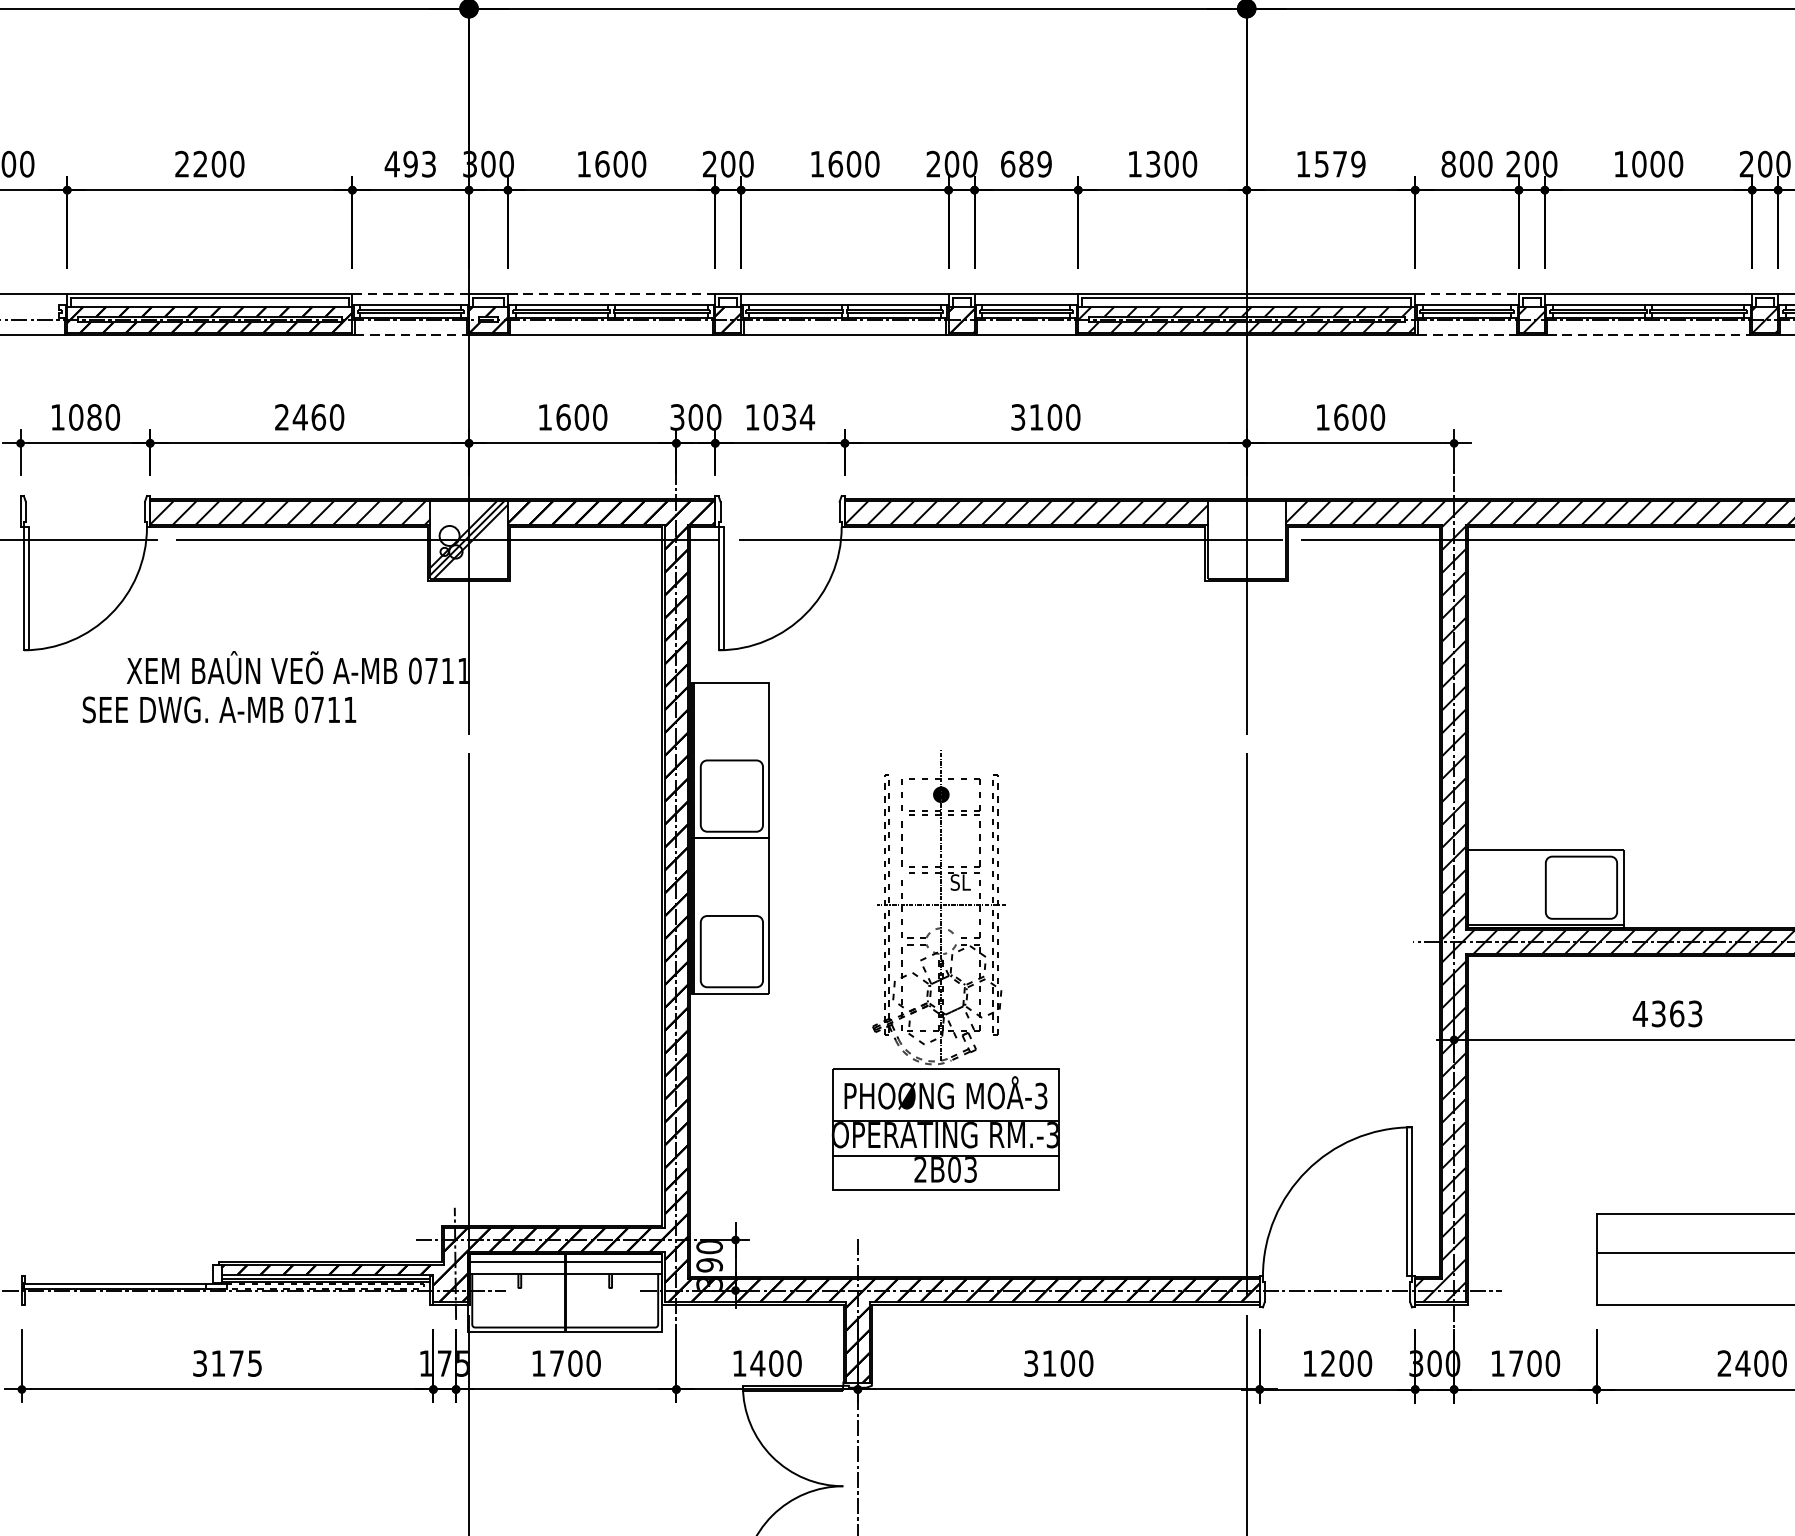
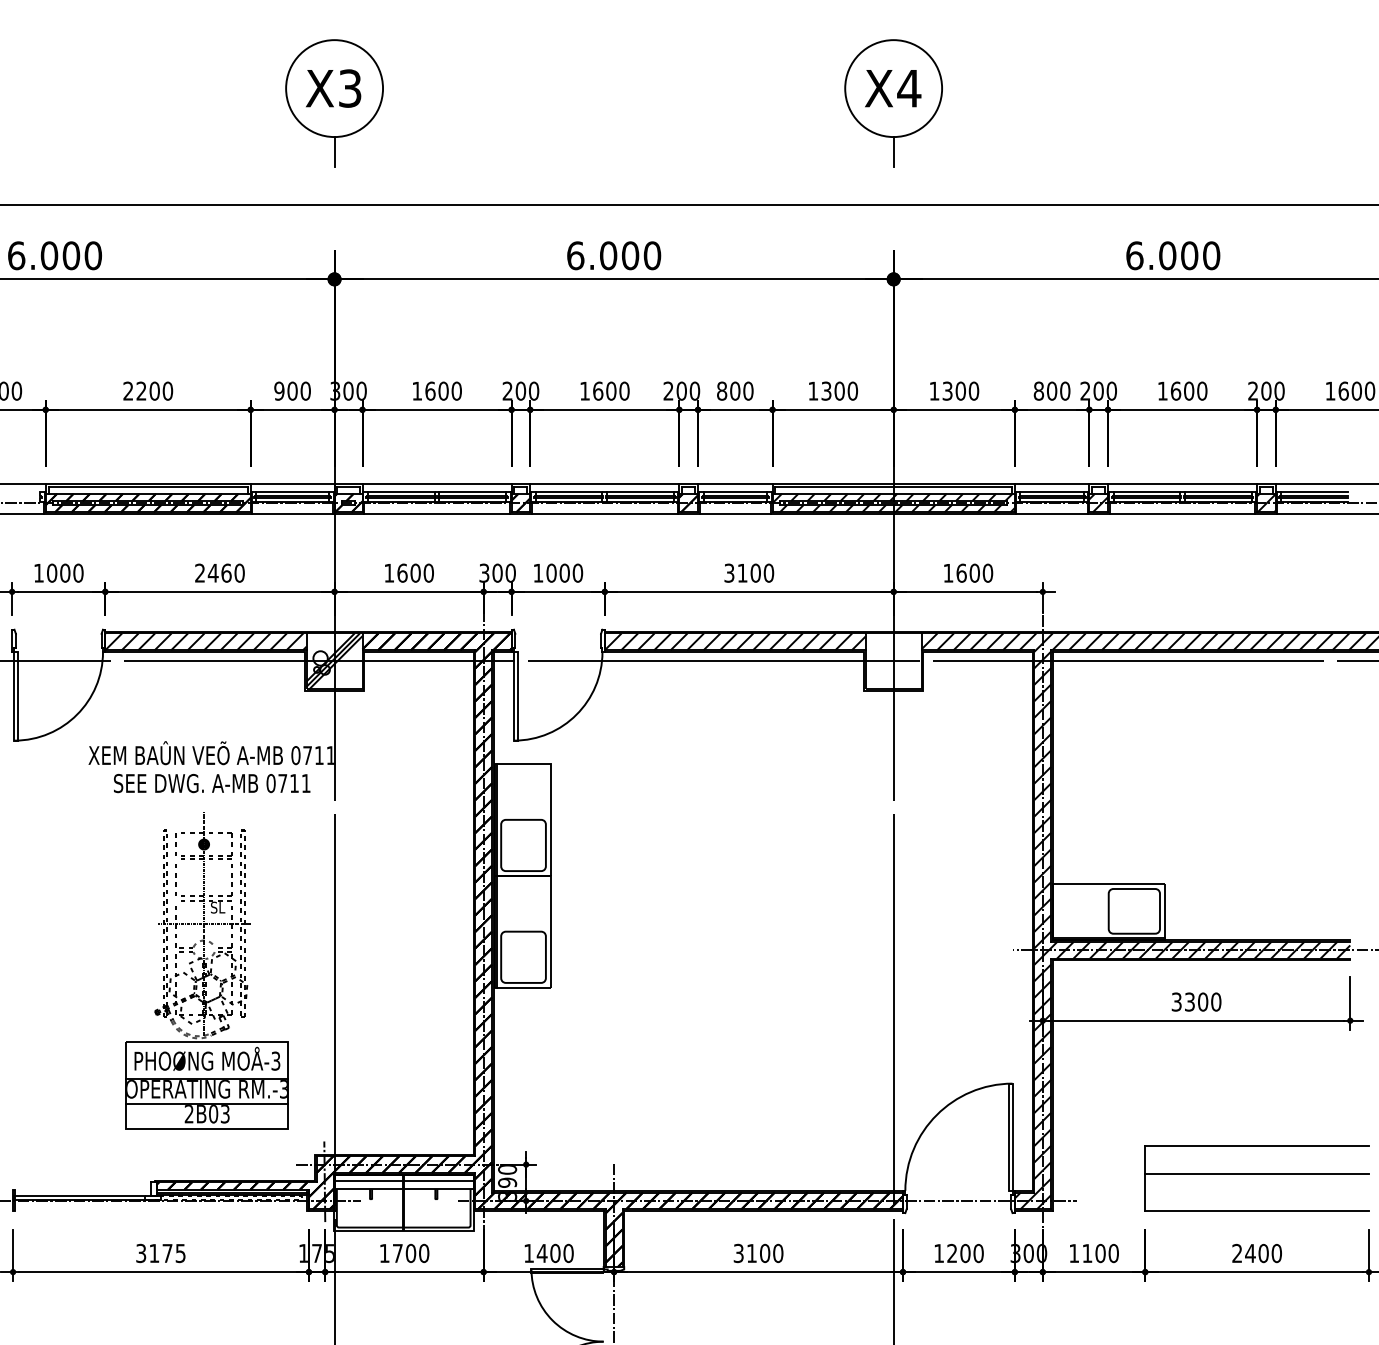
text: (410, 163) -> (292, 390), 493 -> 900
text: (1026, 163) -> (735, 390), 689 -> 800
text: (1341, 163) -> (961, 390), 1579 -> 1300
text: (1638, 163) -> (1175, 390), 1000 -> 1600
line: (410, 294) -> (292, 484), dashed -> solid
line: (612, 294) -> (437, 484), dashed -> solid
line: (1467, 294) -> (1052, 484), dashed -> solid
line: (411, 335) -> (293, 514), dashed -> solid
line: (1467, 335) -> (1052, 514), dashed -> solid
line: (1648, 335) -> (1182, 514), dashed -> solid
text: (798, 416) -> (571, 572), 1034 -> 1000
text: (94, 417) -> (65, 573), 1080 -> 1000
text: (219, 709) -> (212, 783), moved
part: (944, 969) -> (206, 970), moved
text: (1667, 1013) -> (1196, 1001), 4363 -> 3300
text: (1516, 1363) -> (1087, 1253), 1700 -> 1100

